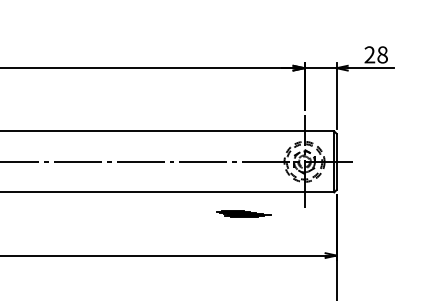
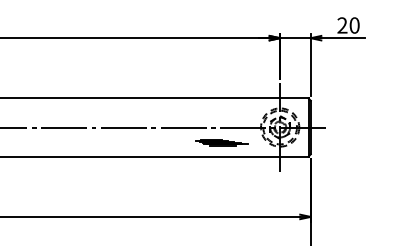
text: (382, 55) -> (354, 26), 28 -> 20
part: (243, 213) -> (221, 142), moved

